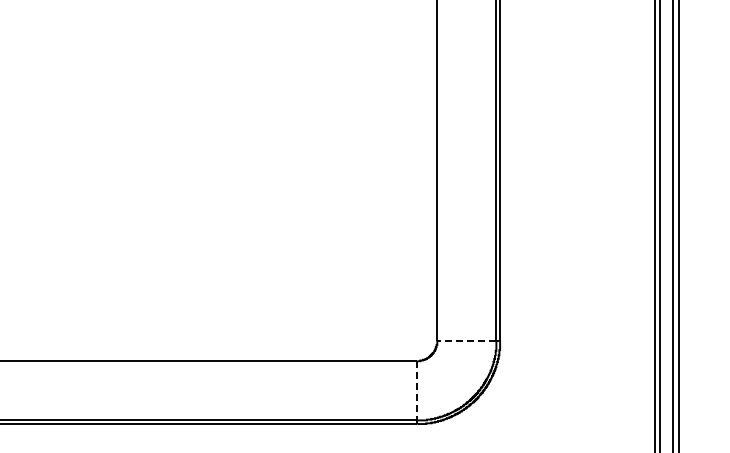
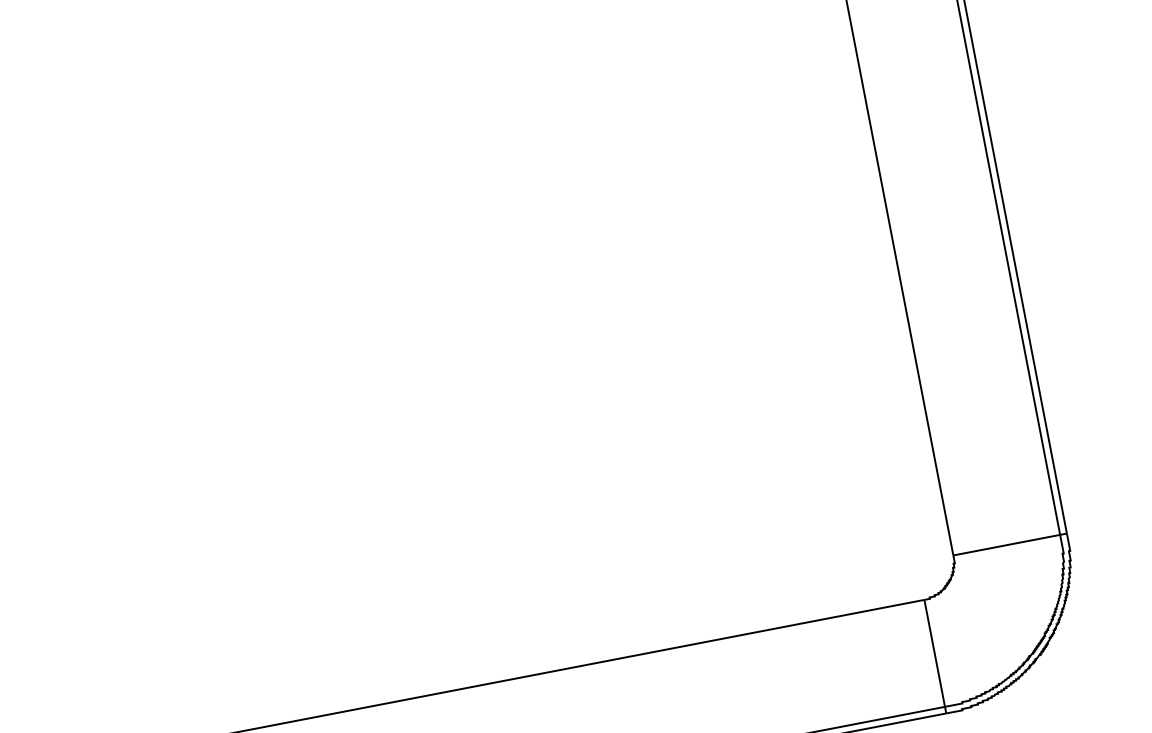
line: (466, 340) -> (1006, 545), dashed -> solid
line: (417, 390) -> (934, 652), dashed -> solid

